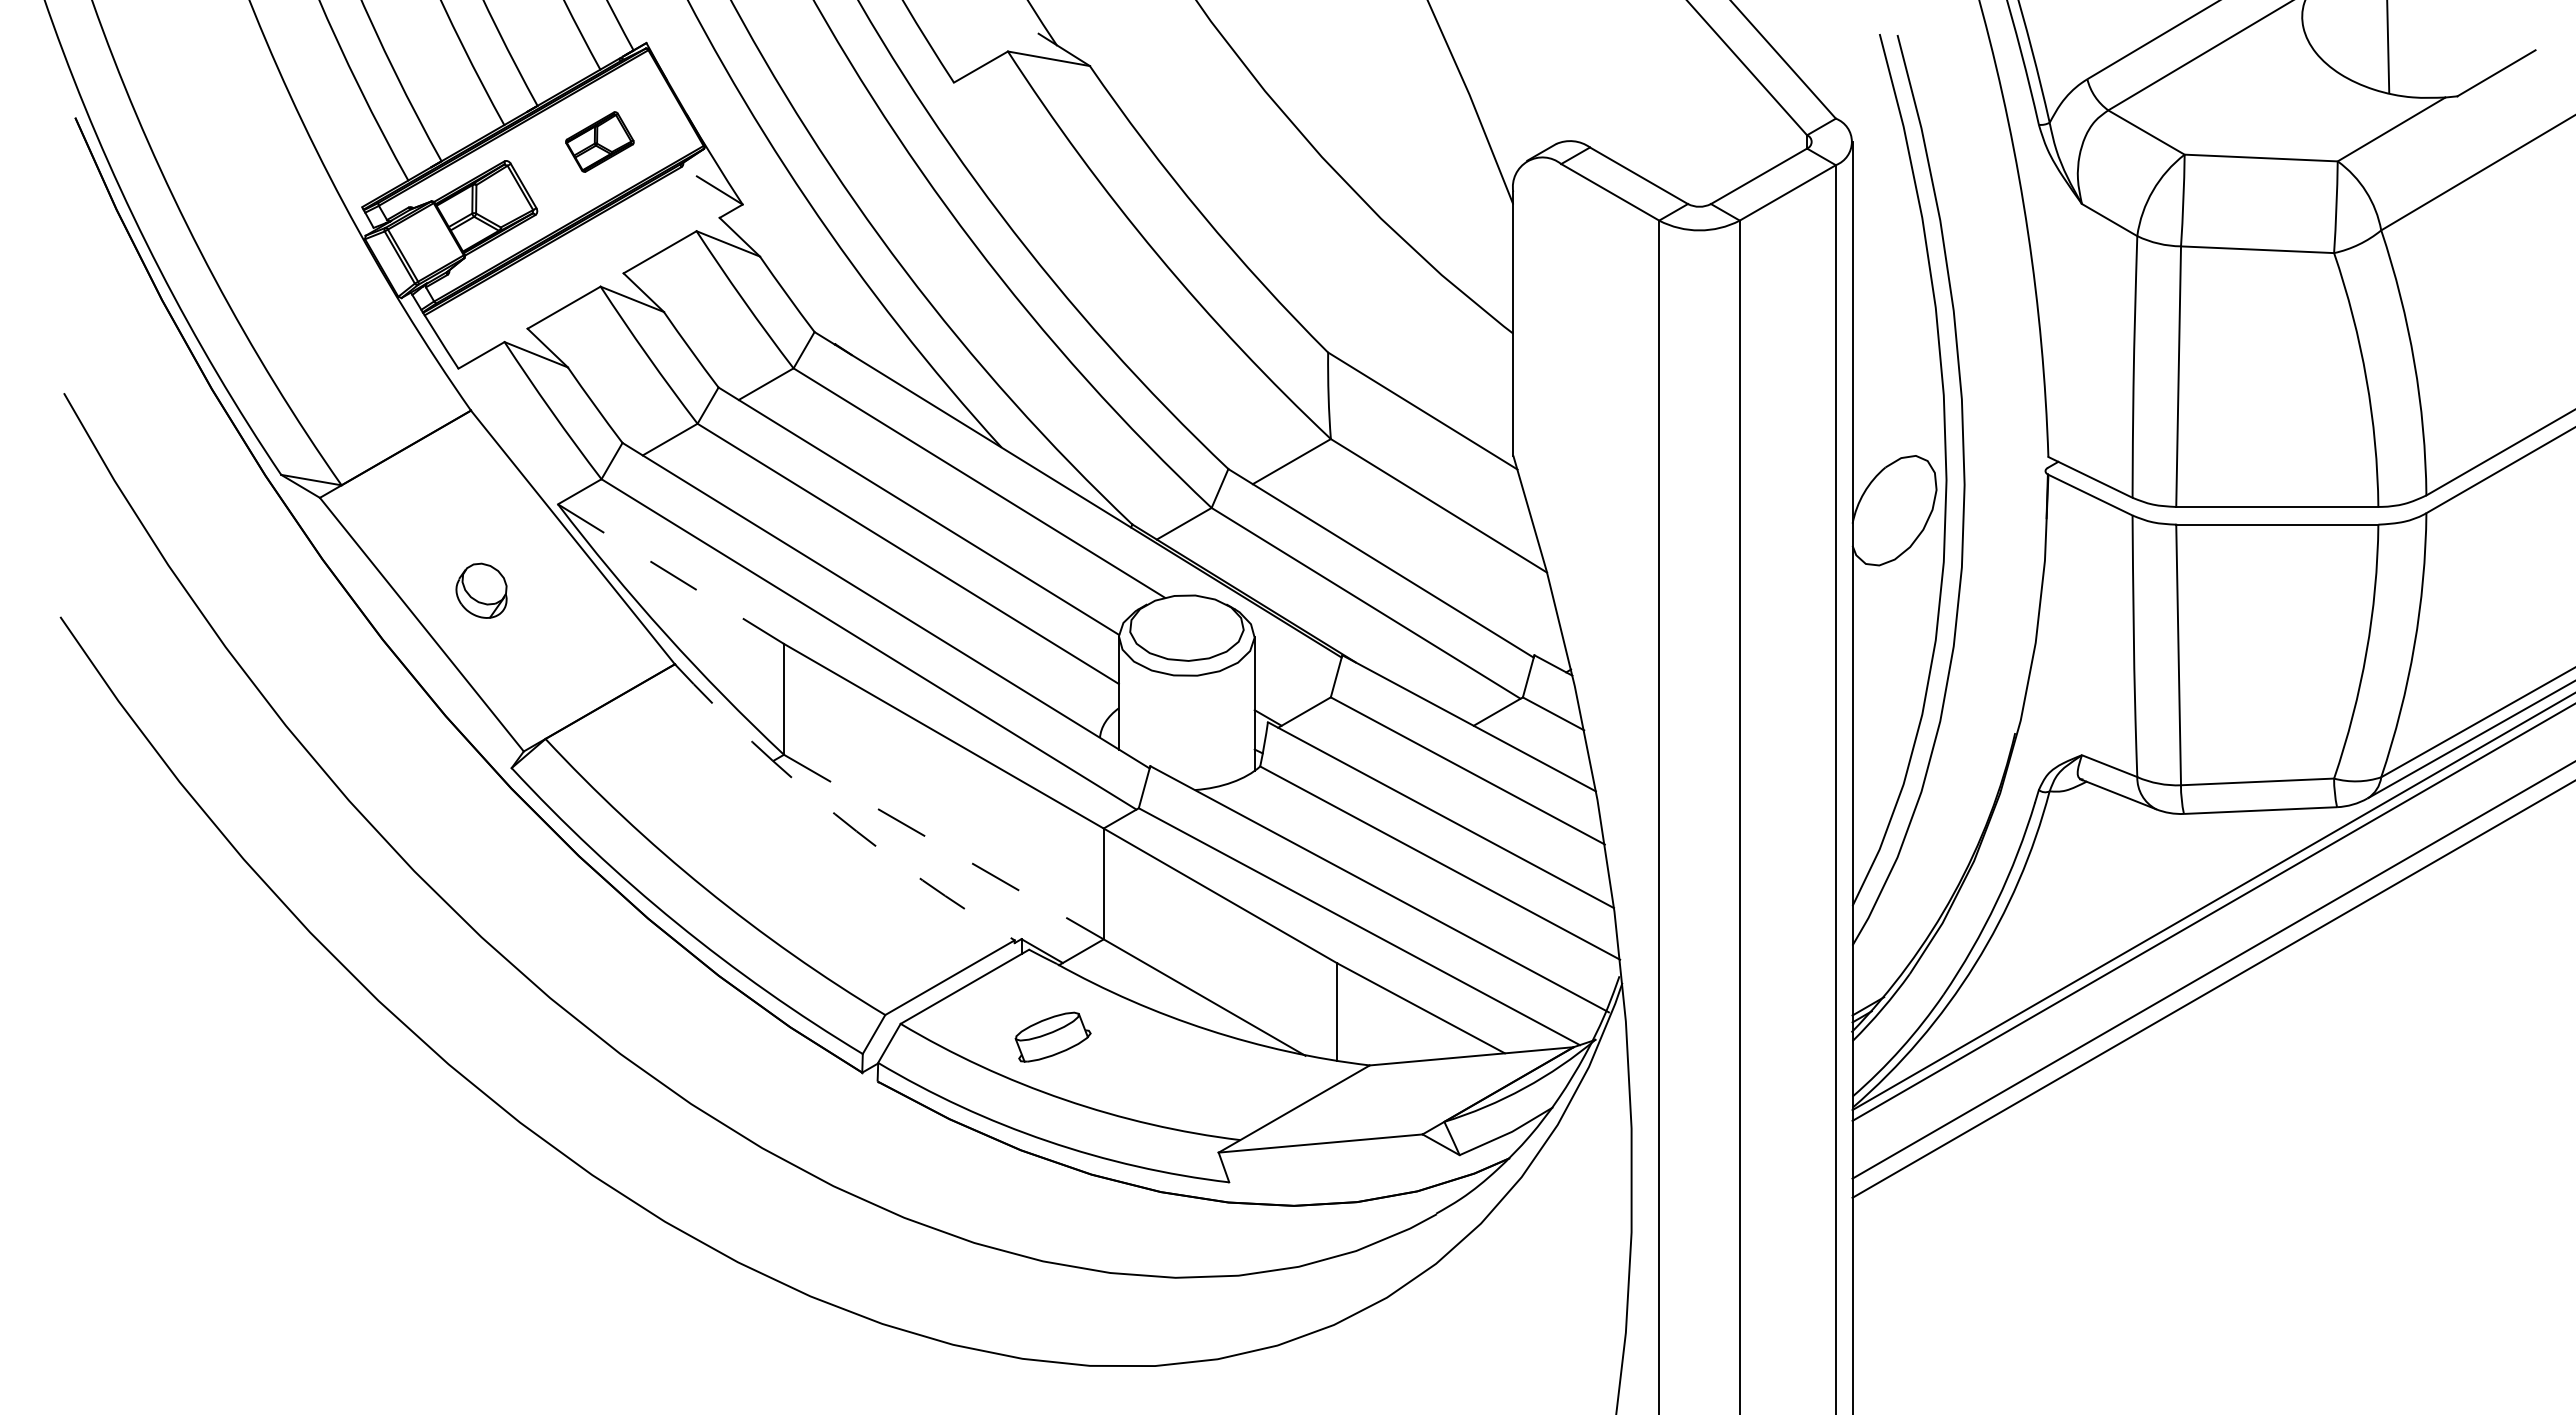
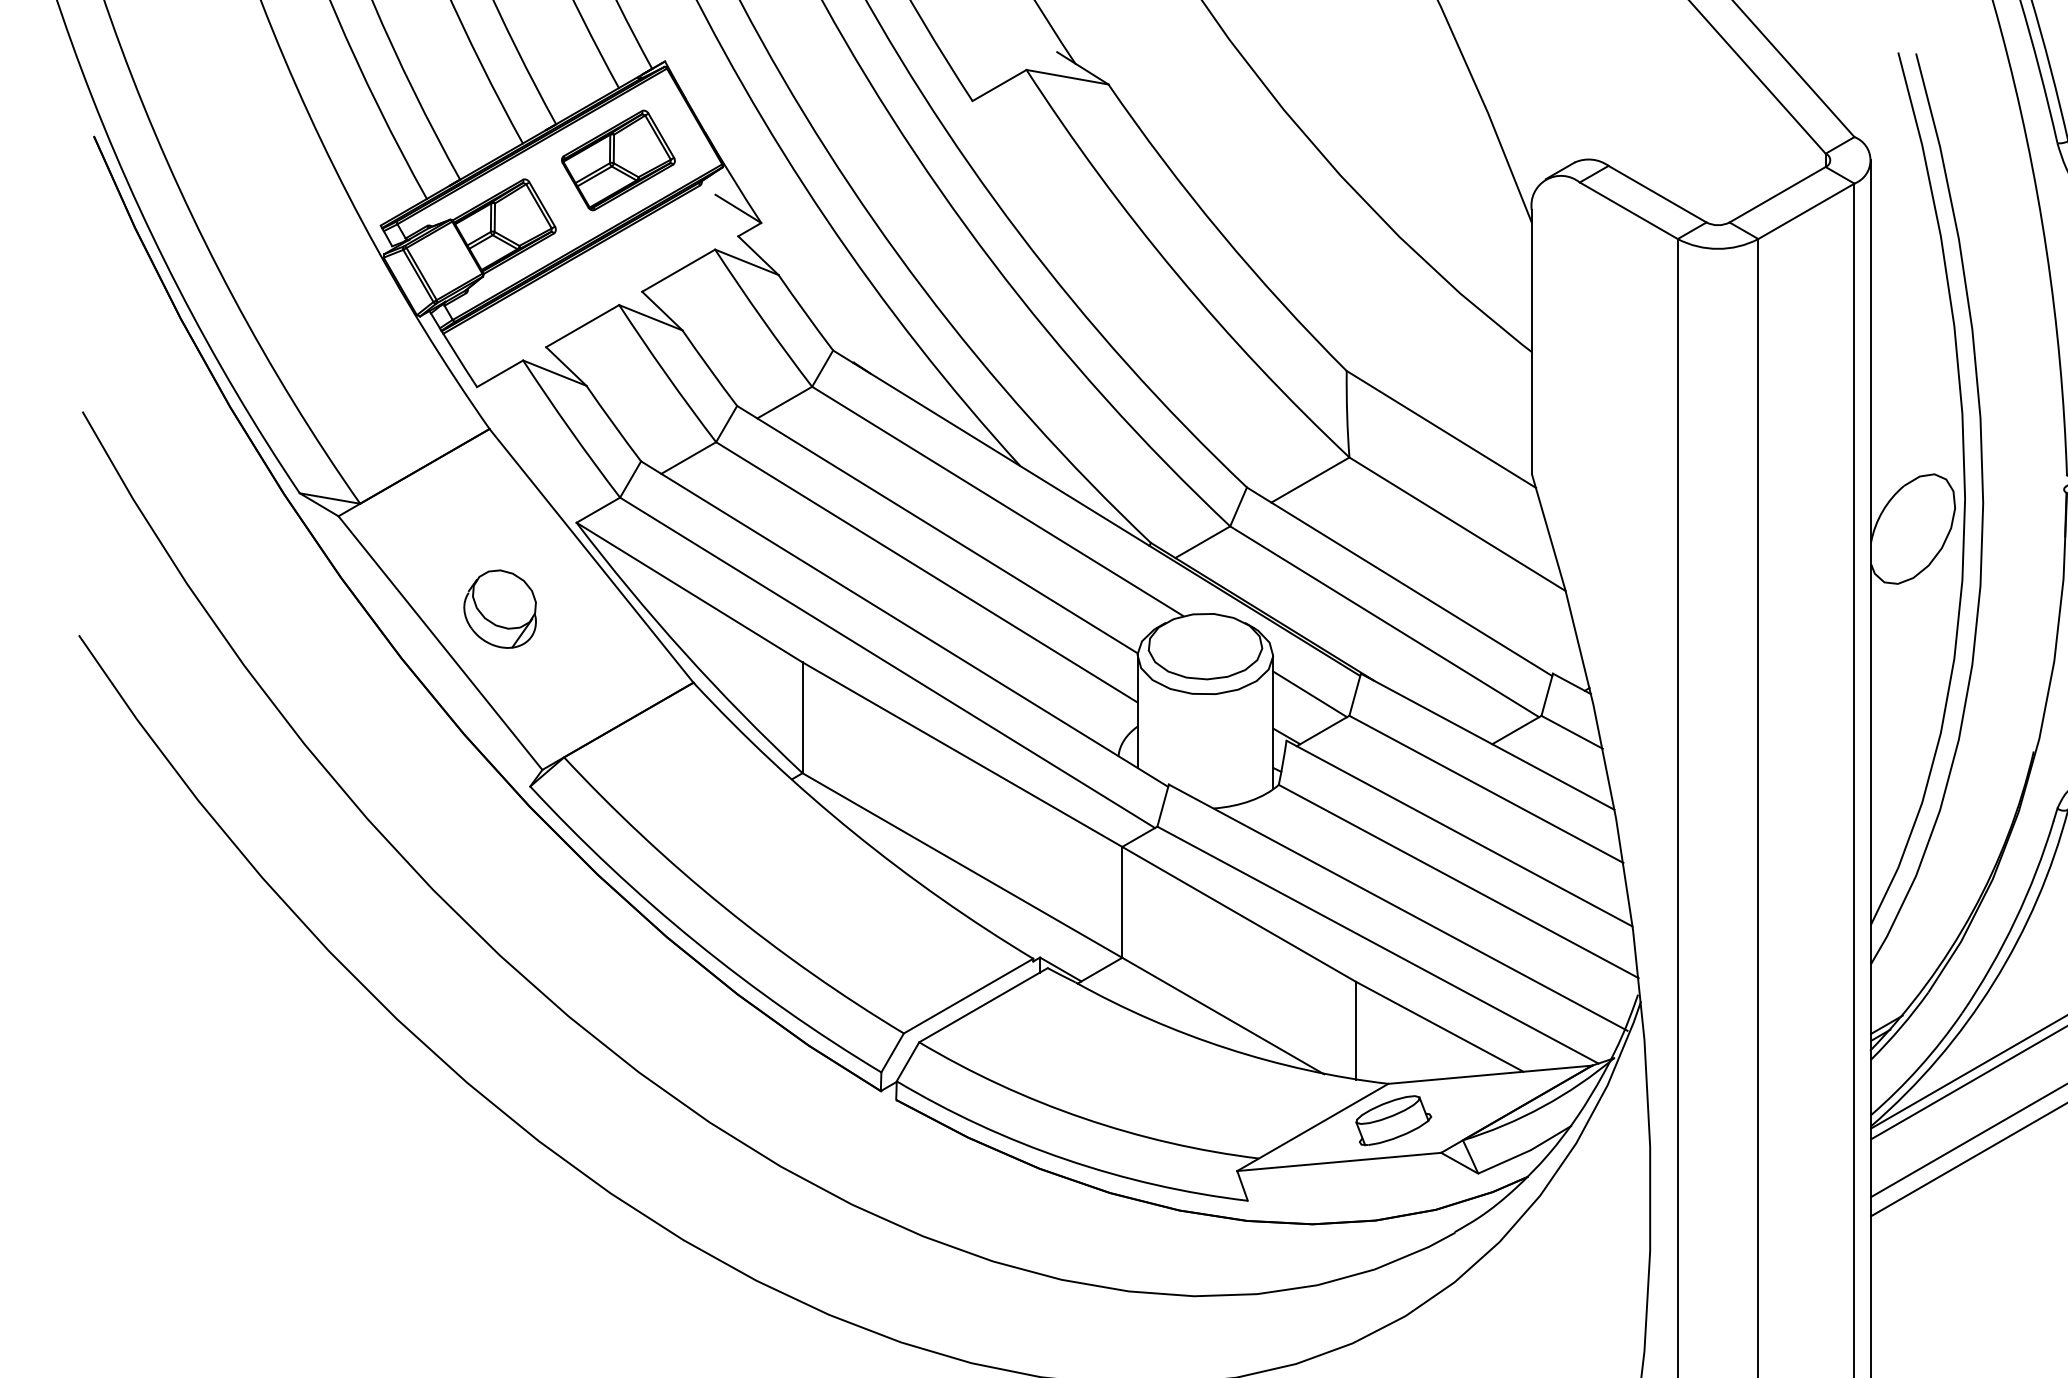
part: (599, 141) -> (618, 159), size x1.67
line: (671, 574) -> (690, 592), dashed -> solid
part: (481, 590) -> (500, 608), size x1.43
line: (1291, 675) -> (1310, 693), added
arc: (835, 814) -> (854, 832), dashed -> solid
line: (943, 847) -> (962, 865), dashed -> solid
part: (1052, 1036) -> (1393, 1119), moved

